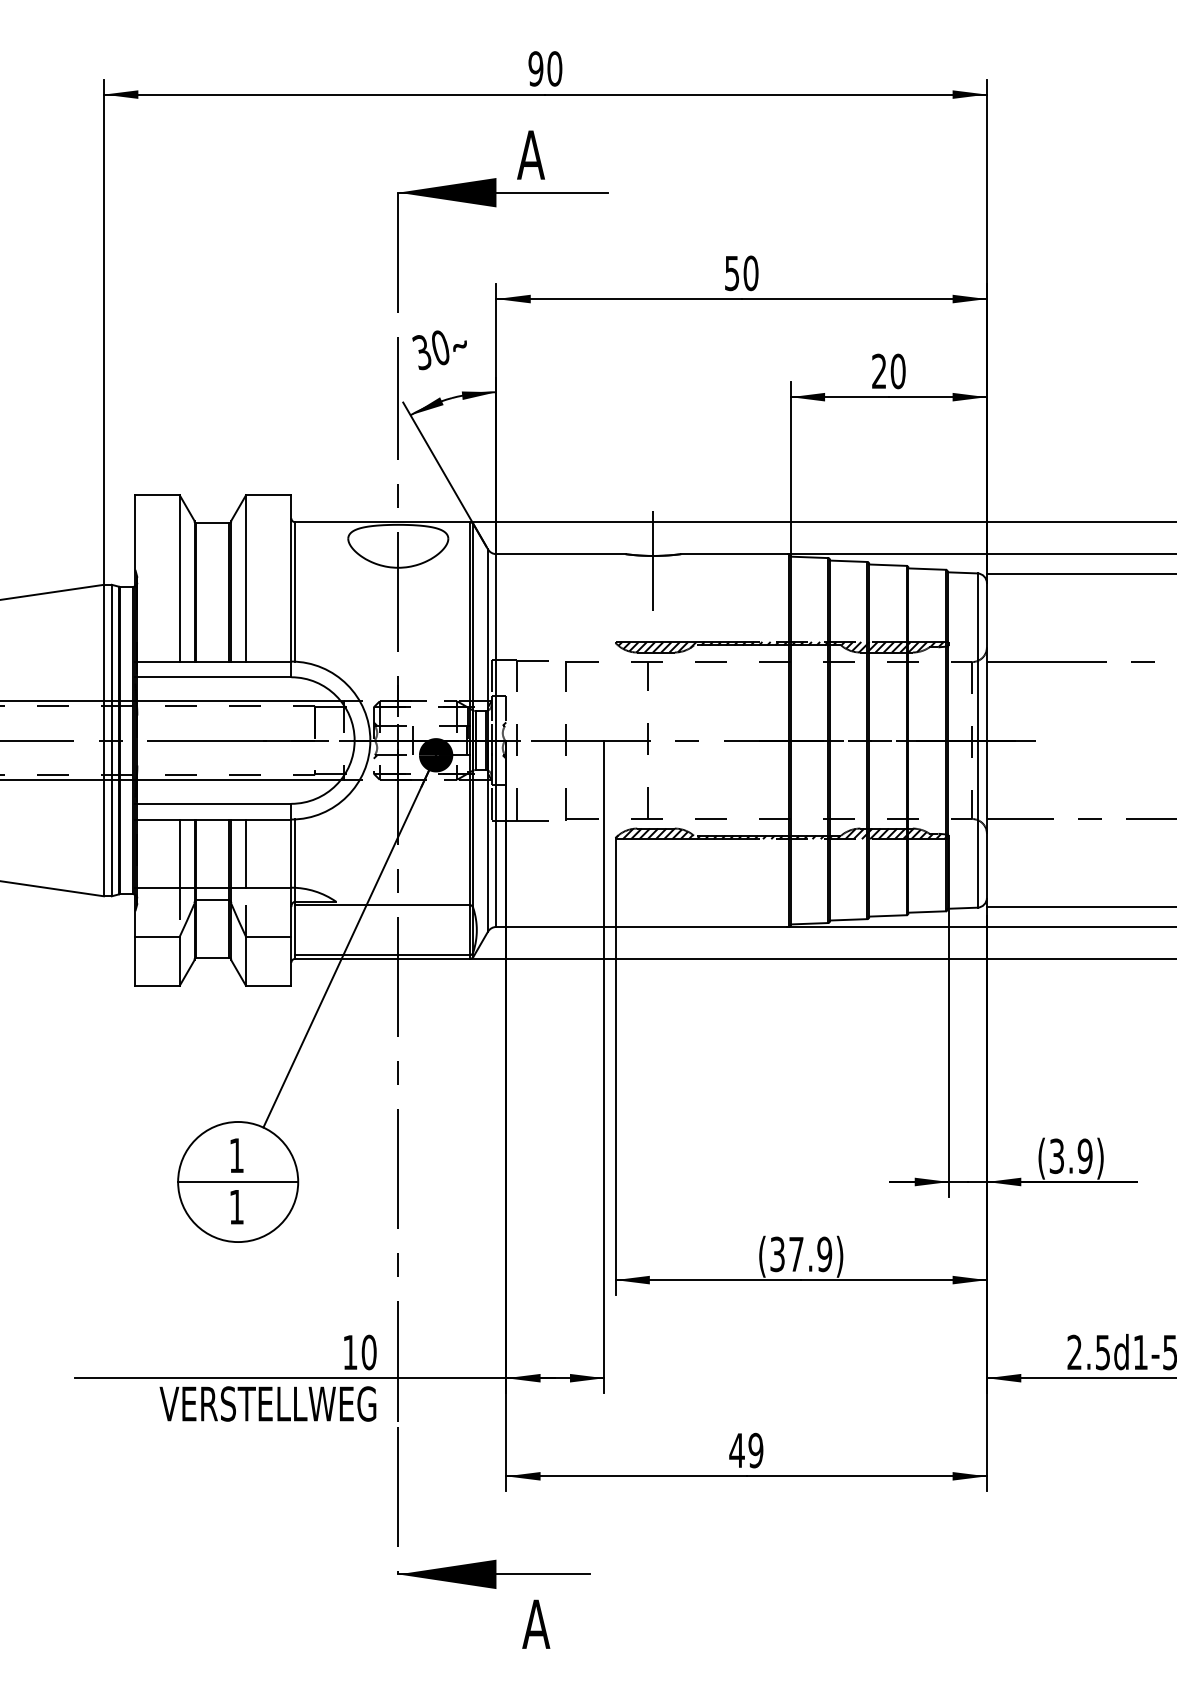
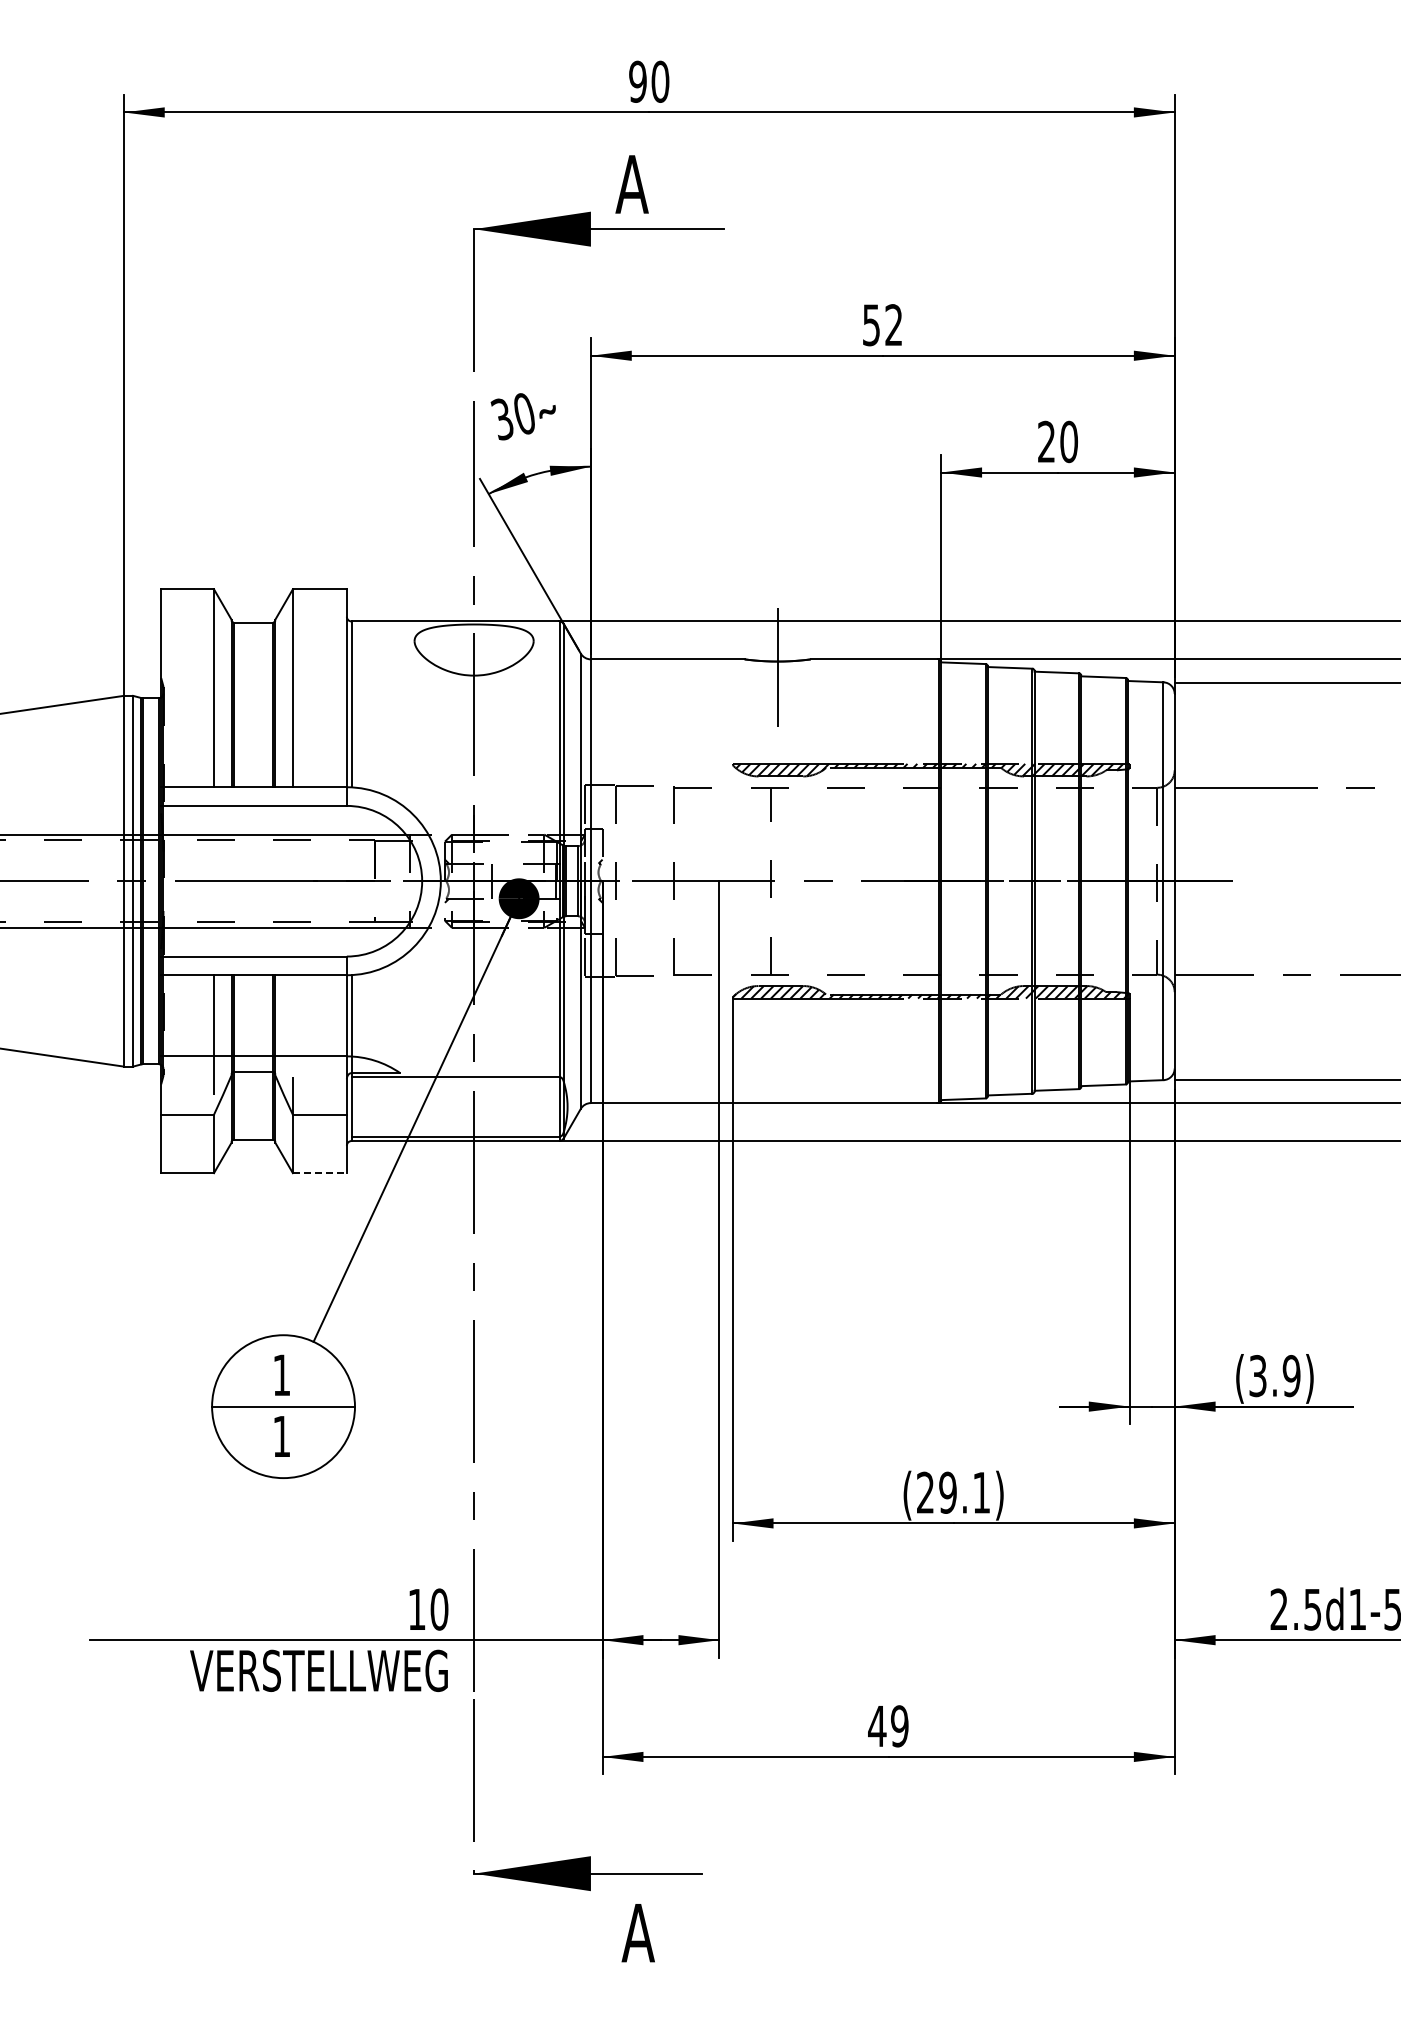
text: (750, 273) -> (893, 325), 50 -> 52
line: (245, 853) -> (292, 1015), removed
line: (268, 986) -> (319, 1173), solid -> dashed
text: (801, 1254) -> (953, 1492), (37.9) -> (29.1)

